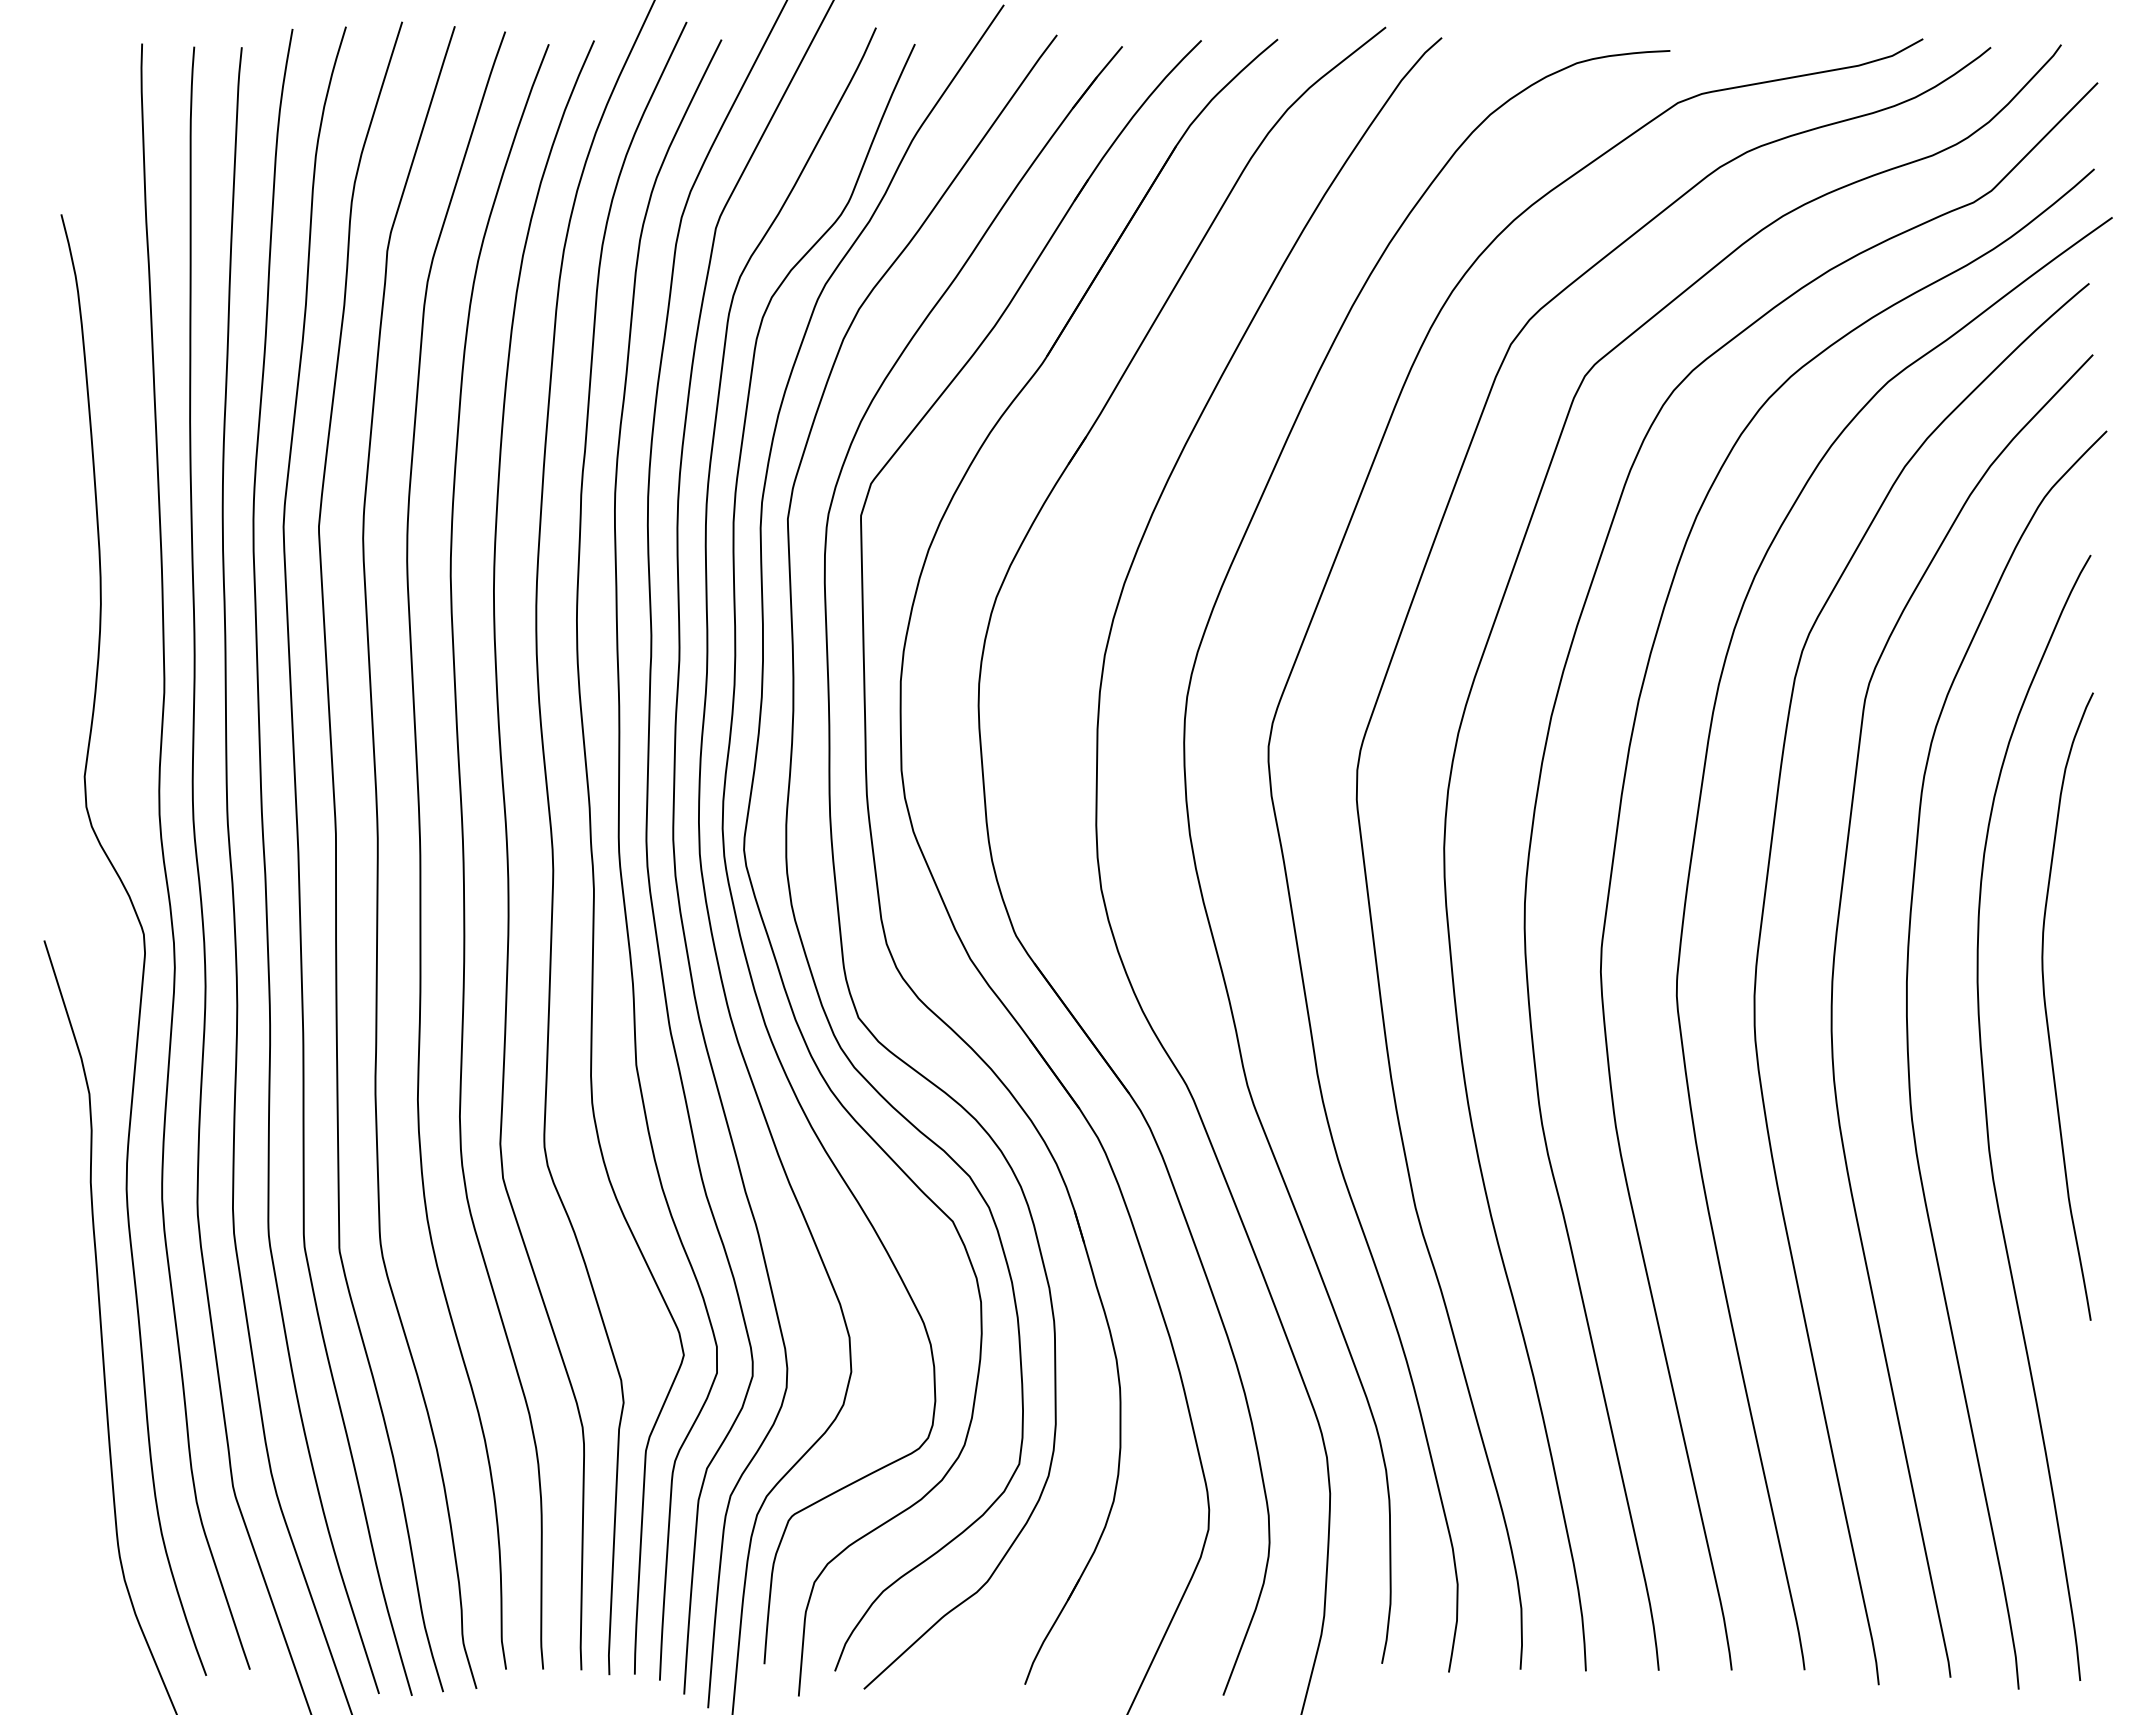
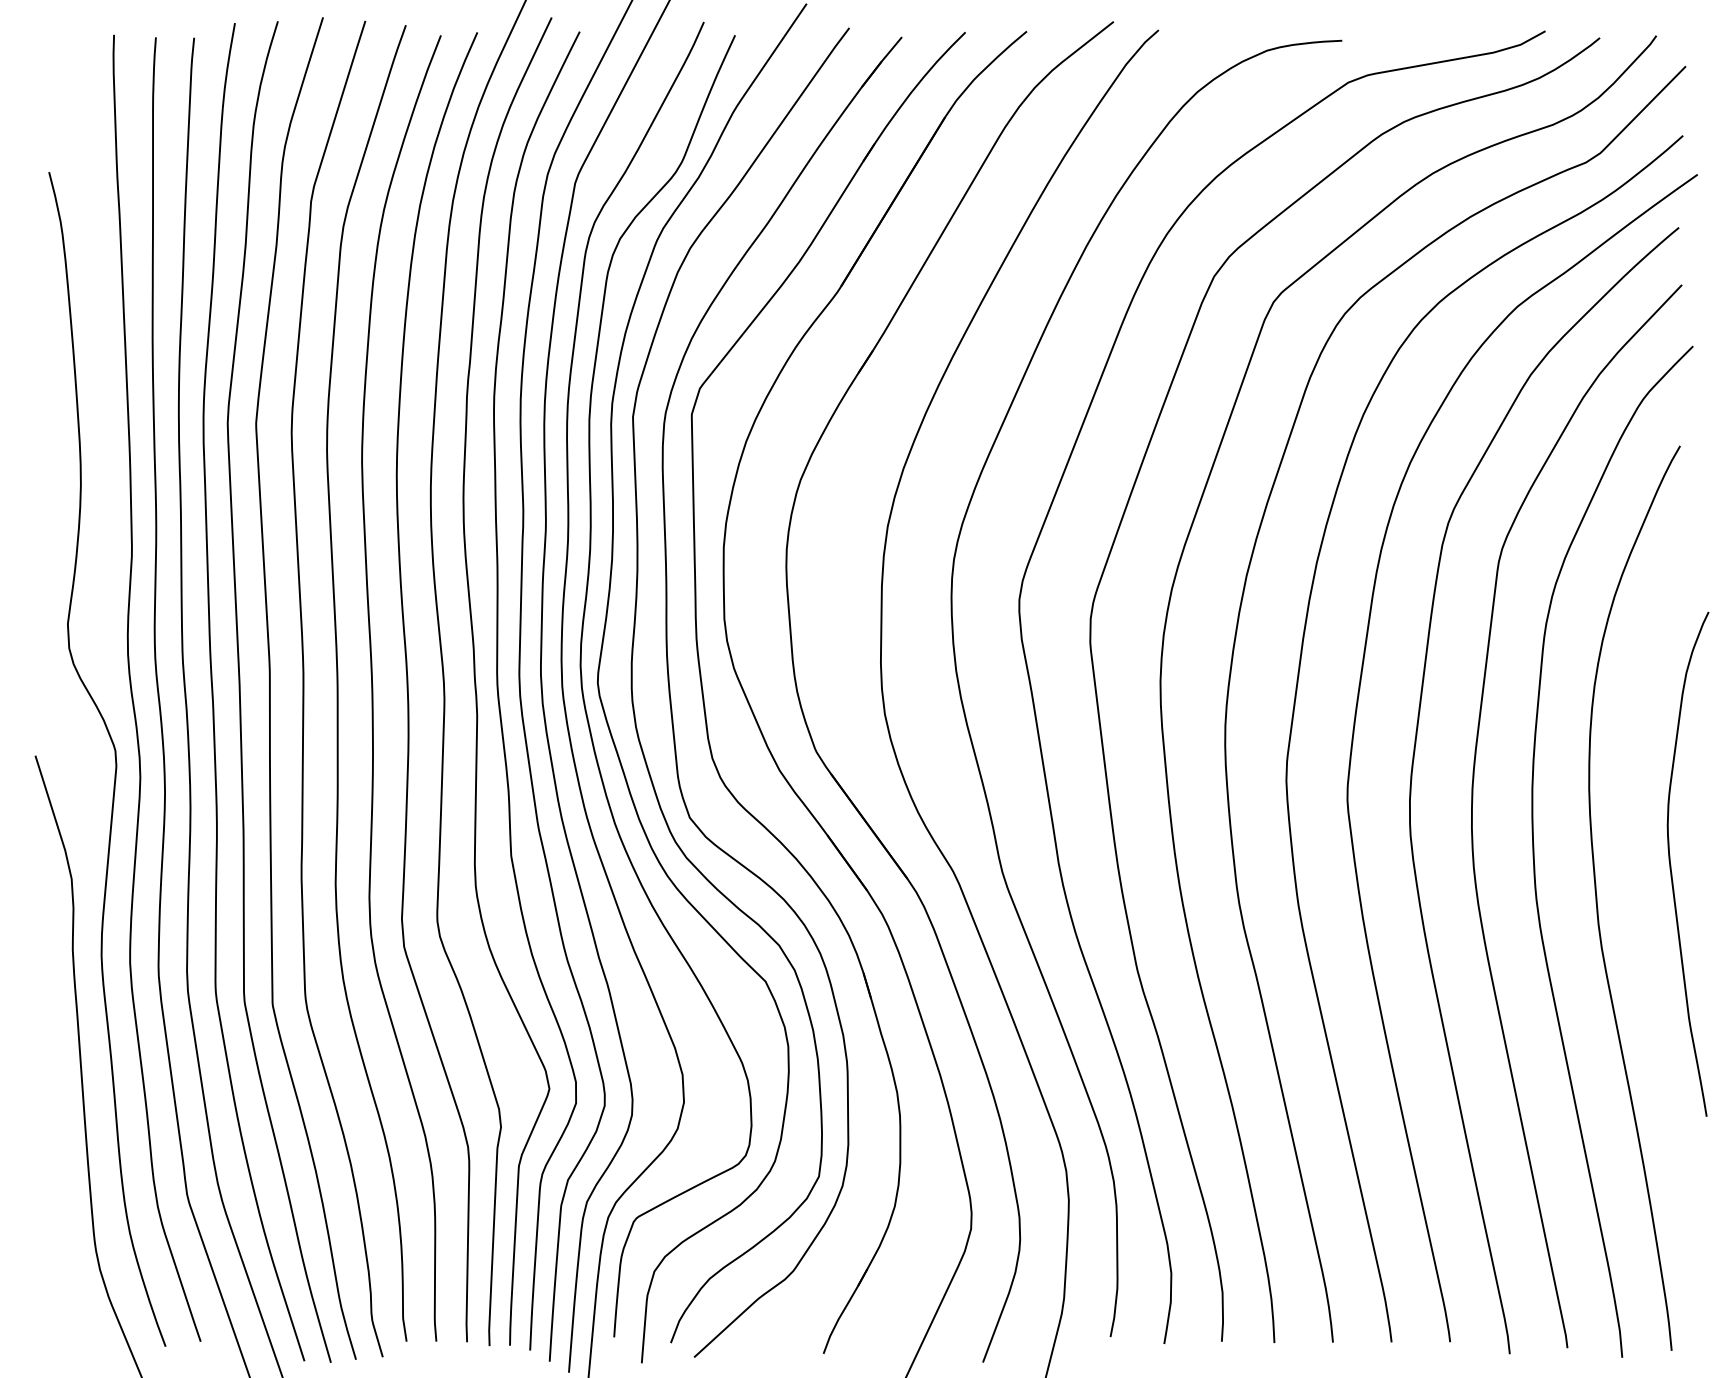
curve: (2046, 1006) -> (1671, 864), moved

